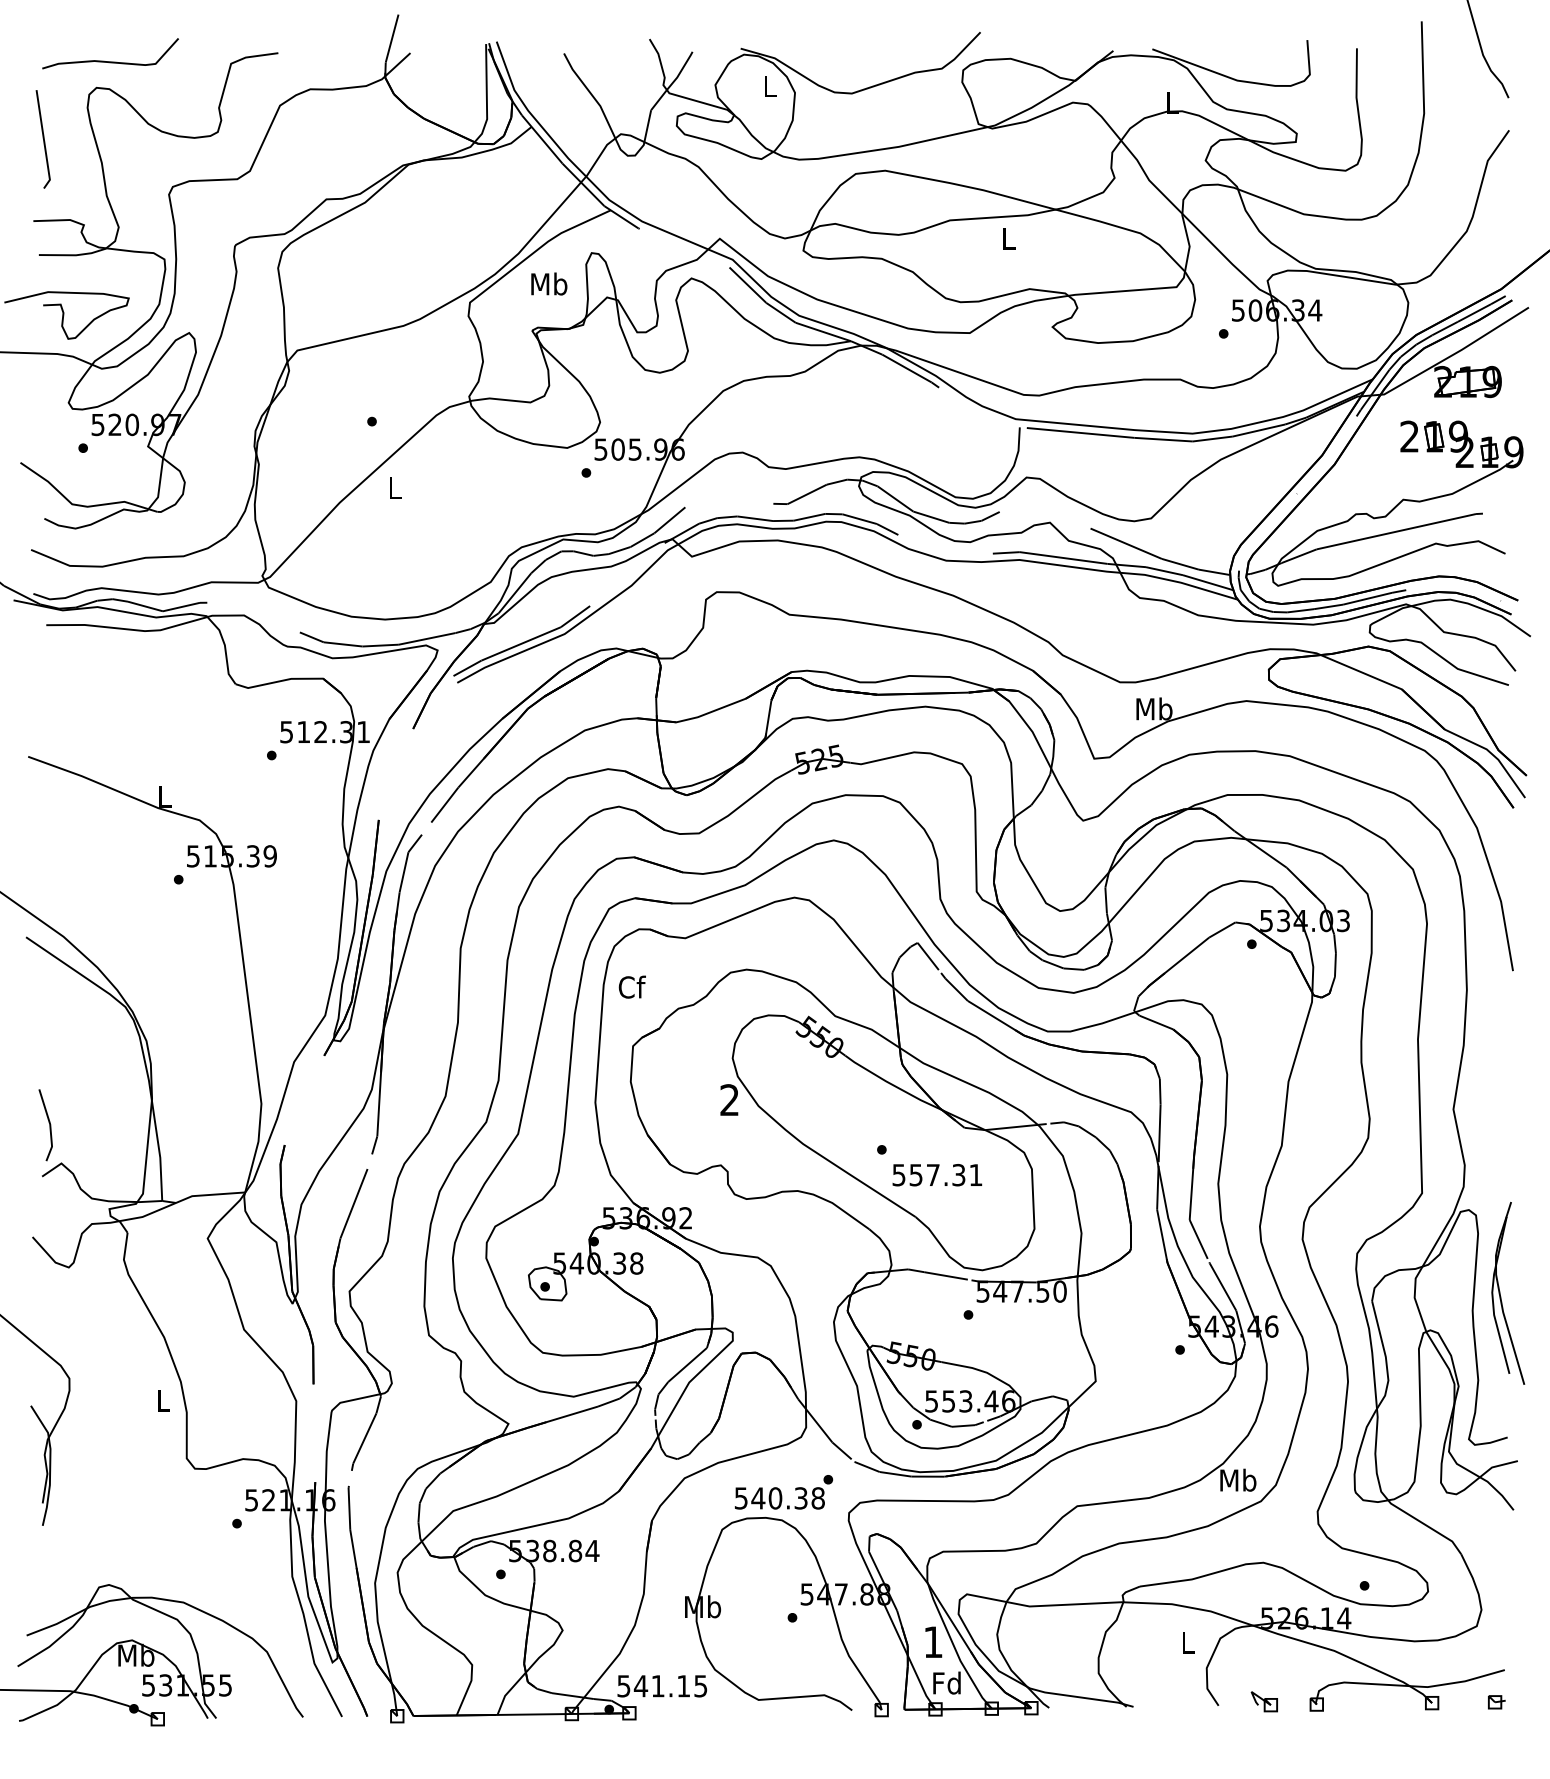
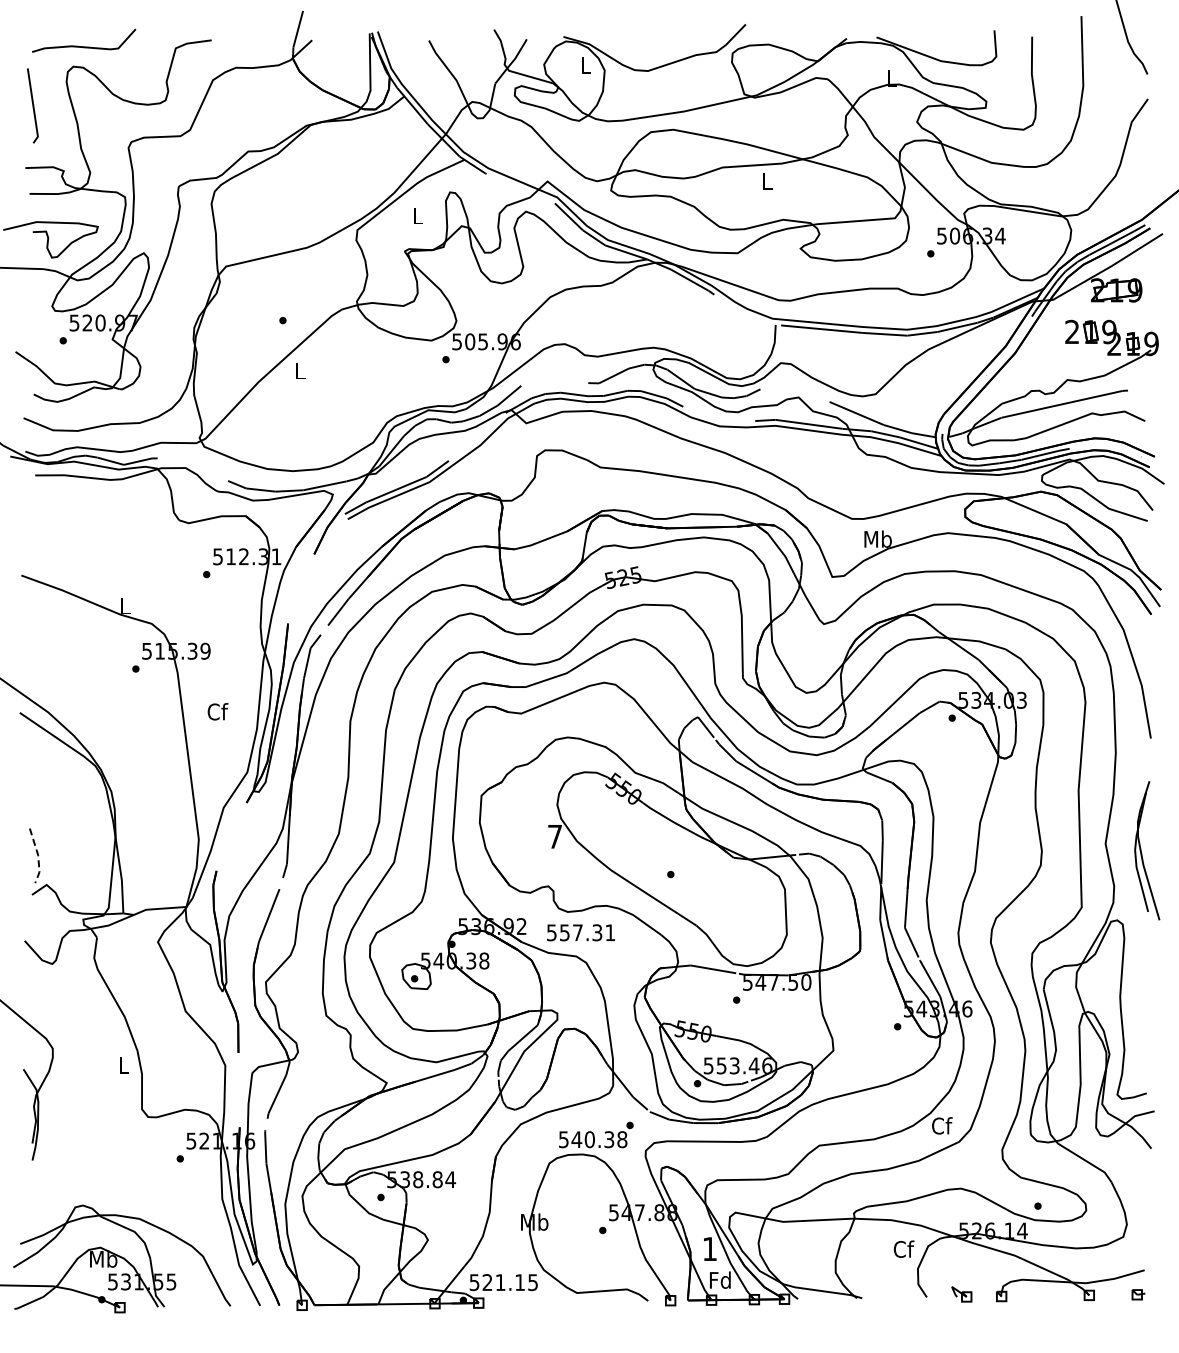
text: (548, 283) -> (417, 215), Mb -> L
text: (631, 986) -> (217, 711), moved
text: (728, 1099) -> (554, 836), 2 -> 7
line: (50, 1126) -> (38, 856), solid -> dashed
text: (936, 1174) -> (580, 932), moved
part: (1508, 1293) -> (1147, 850), moved
text: (1237, 1479) -> (941, 1125), Mb -> Cf
text: (1187, 1641) -> (903, 1248), L -> Cf
text: (640, 1686) -> (487, 1282), 541.15 -> 521.15

